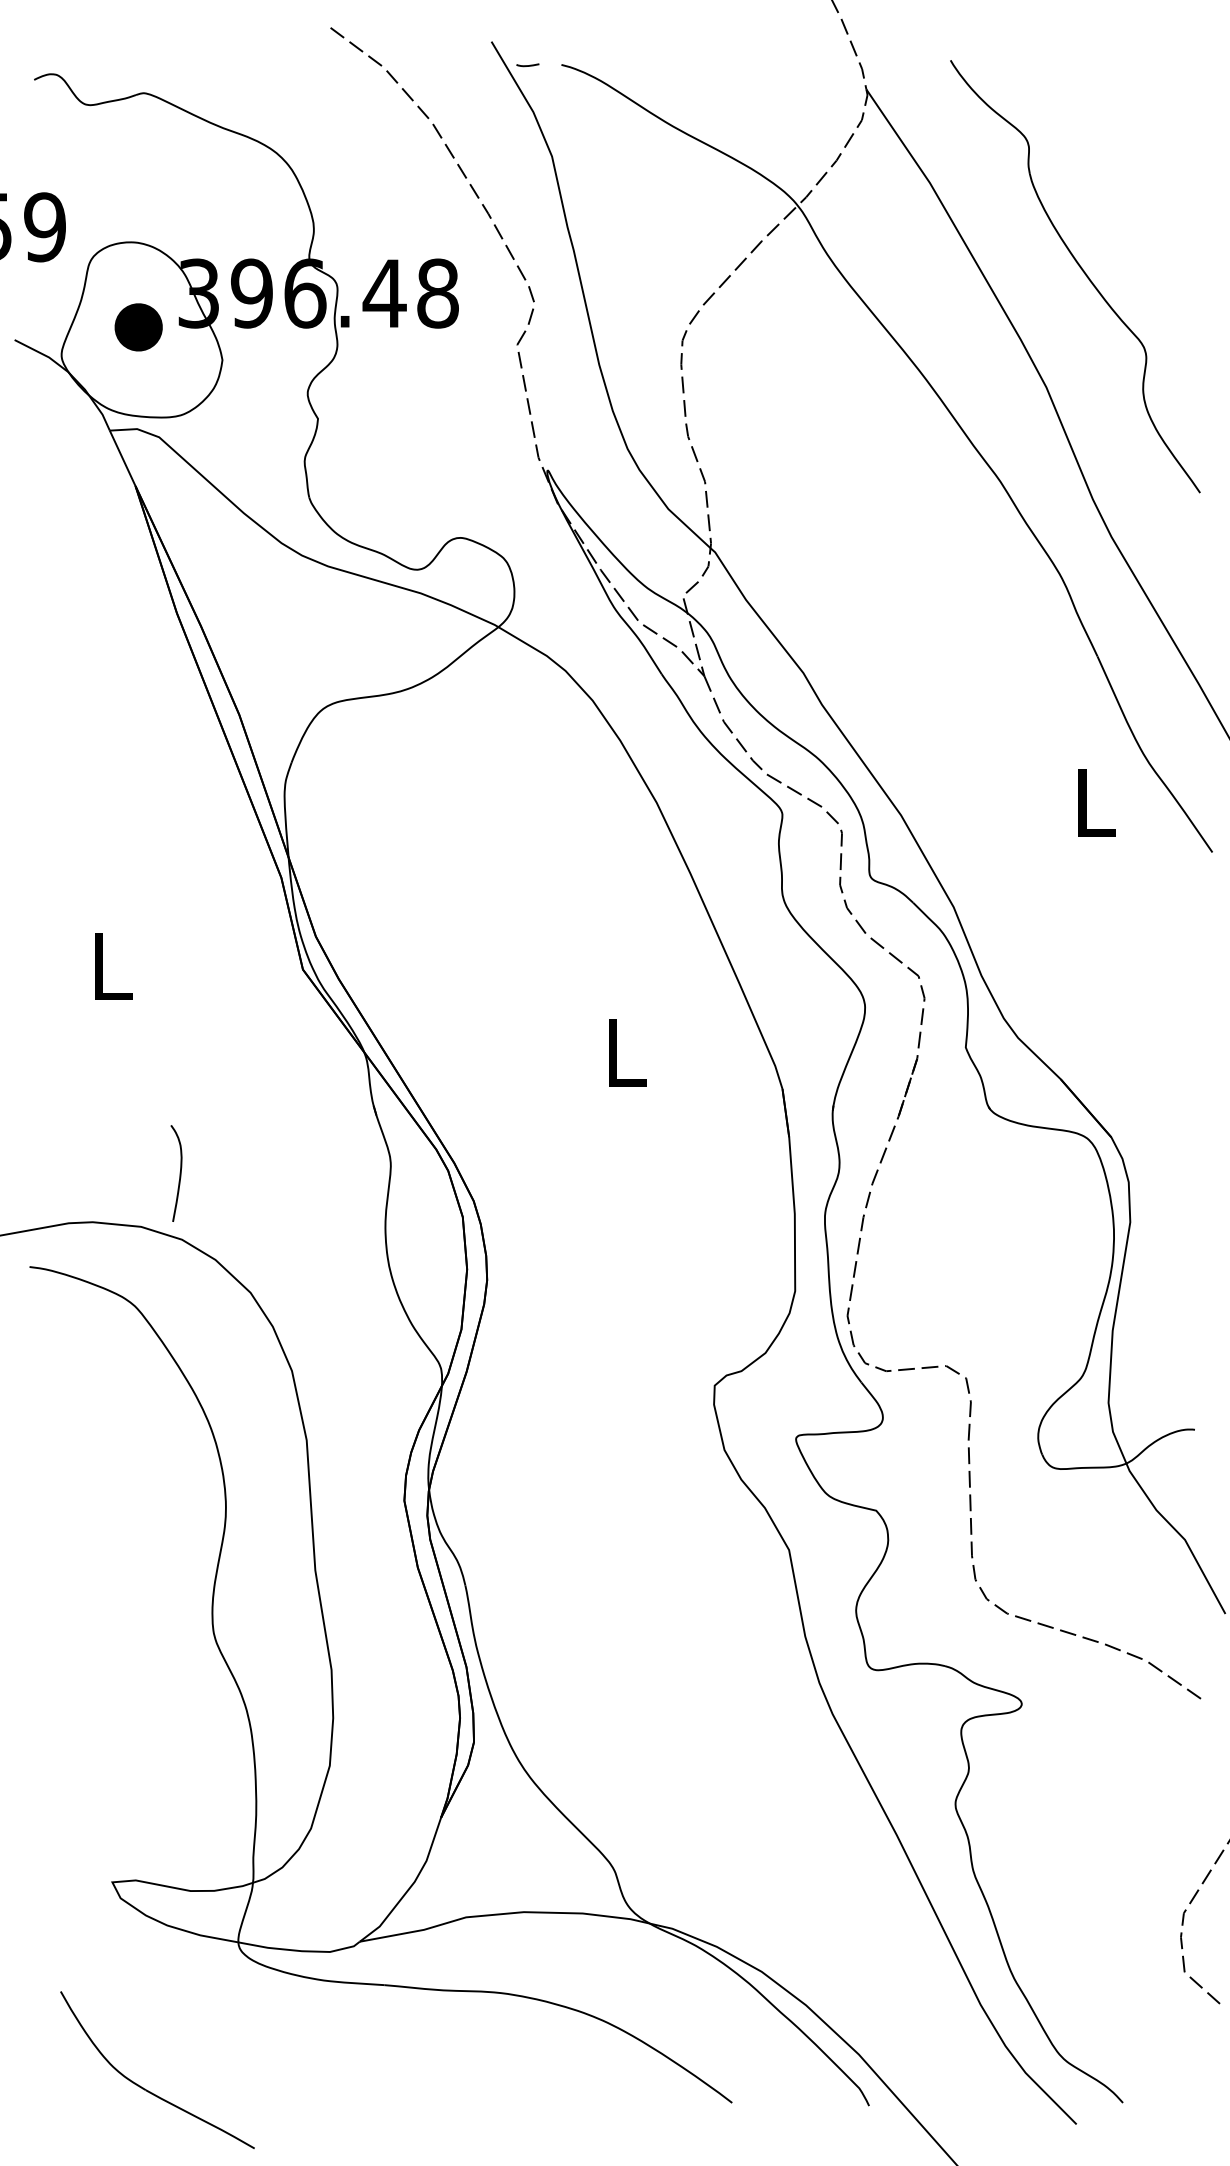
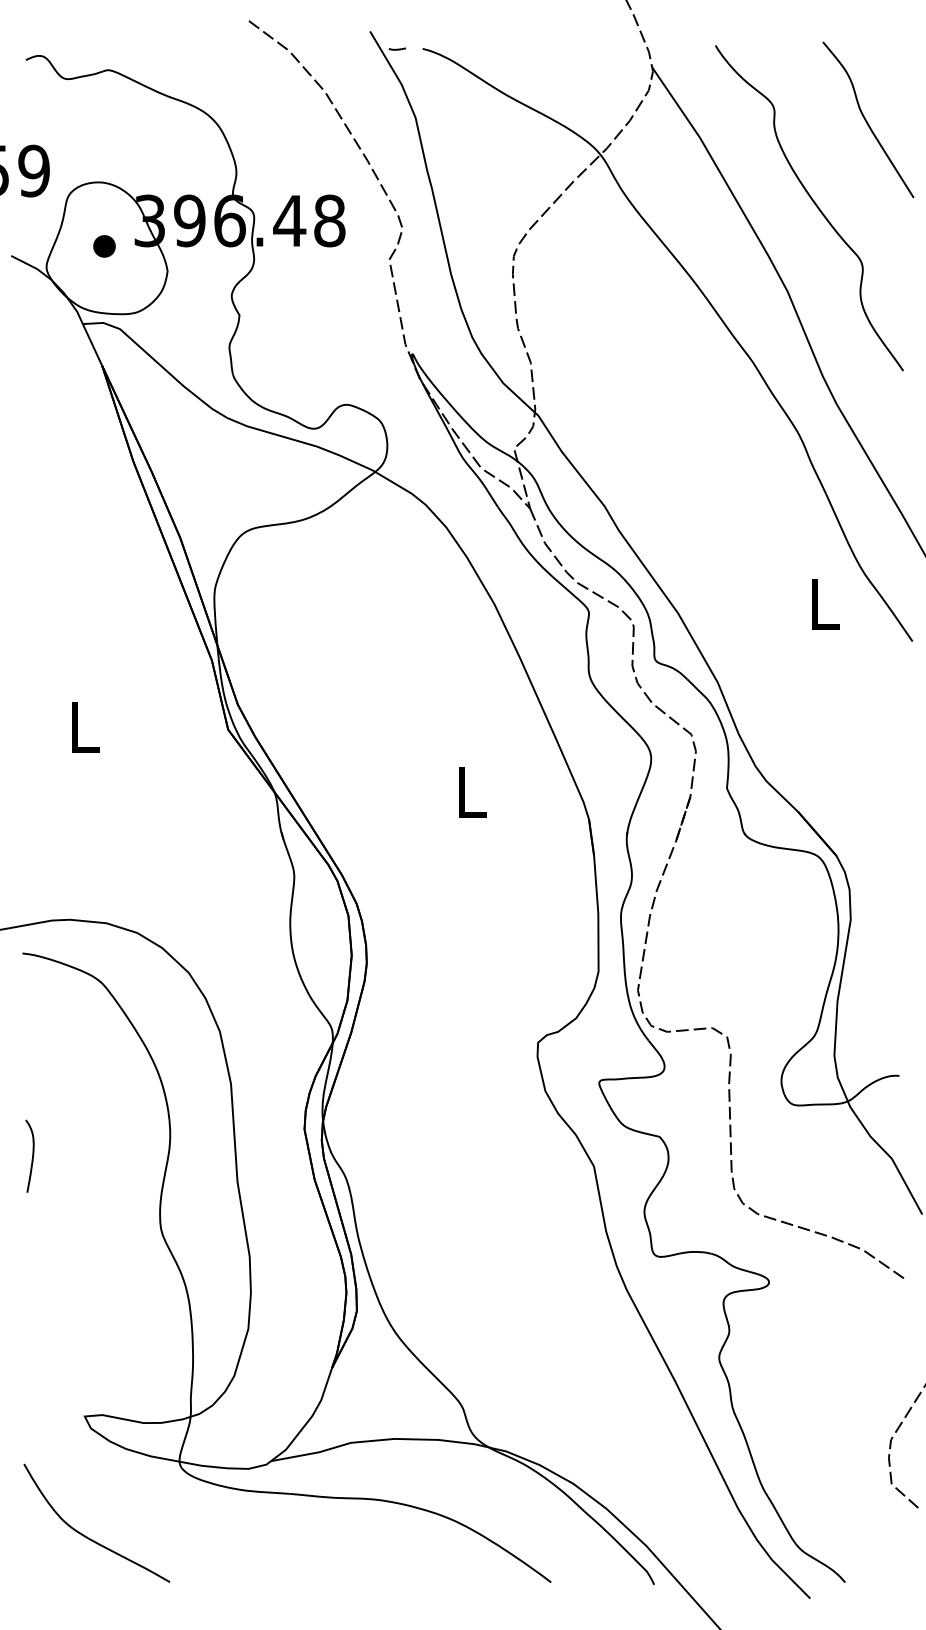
curve: (1151, 159) -> (866, 120), added
part: (138, 327) -> (104, 246), size x0.62
curve: (179, 1173) -> (32, 1156), moved
part: (145, 2088) -> (87, 1537), moved

